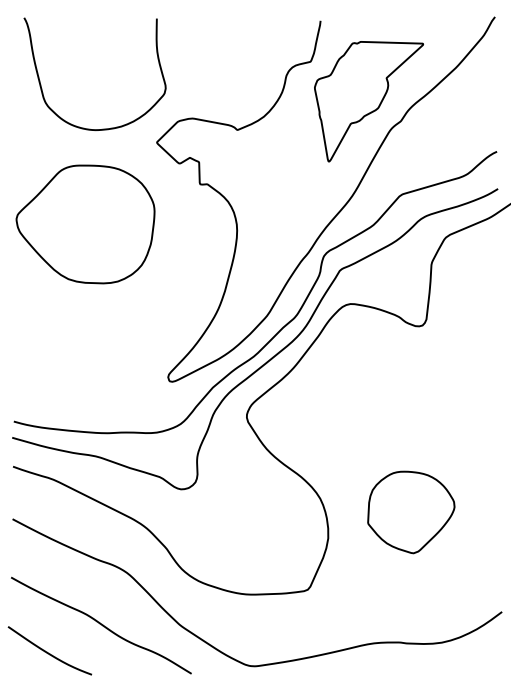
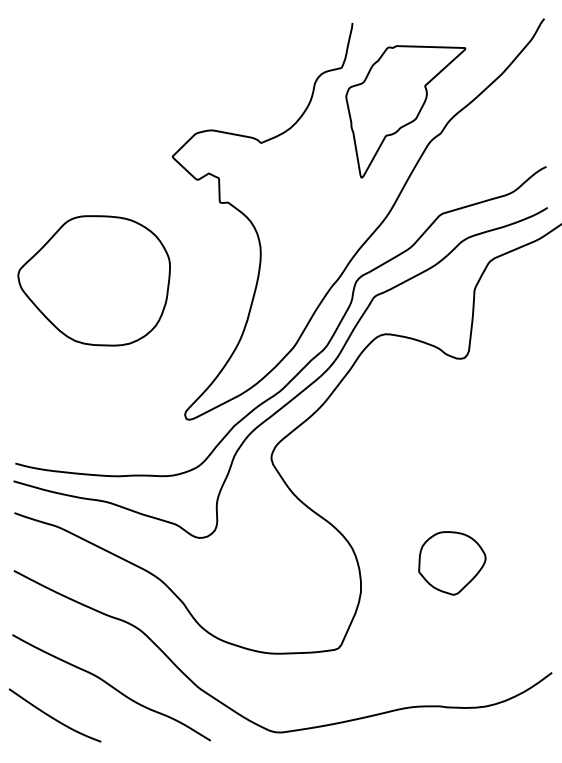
curve: (42, 88) -> (46, 97), removed
part: (85, 224) -> (94, 280), moved
part: (411, 512) -> (452, 563), size x0.7

